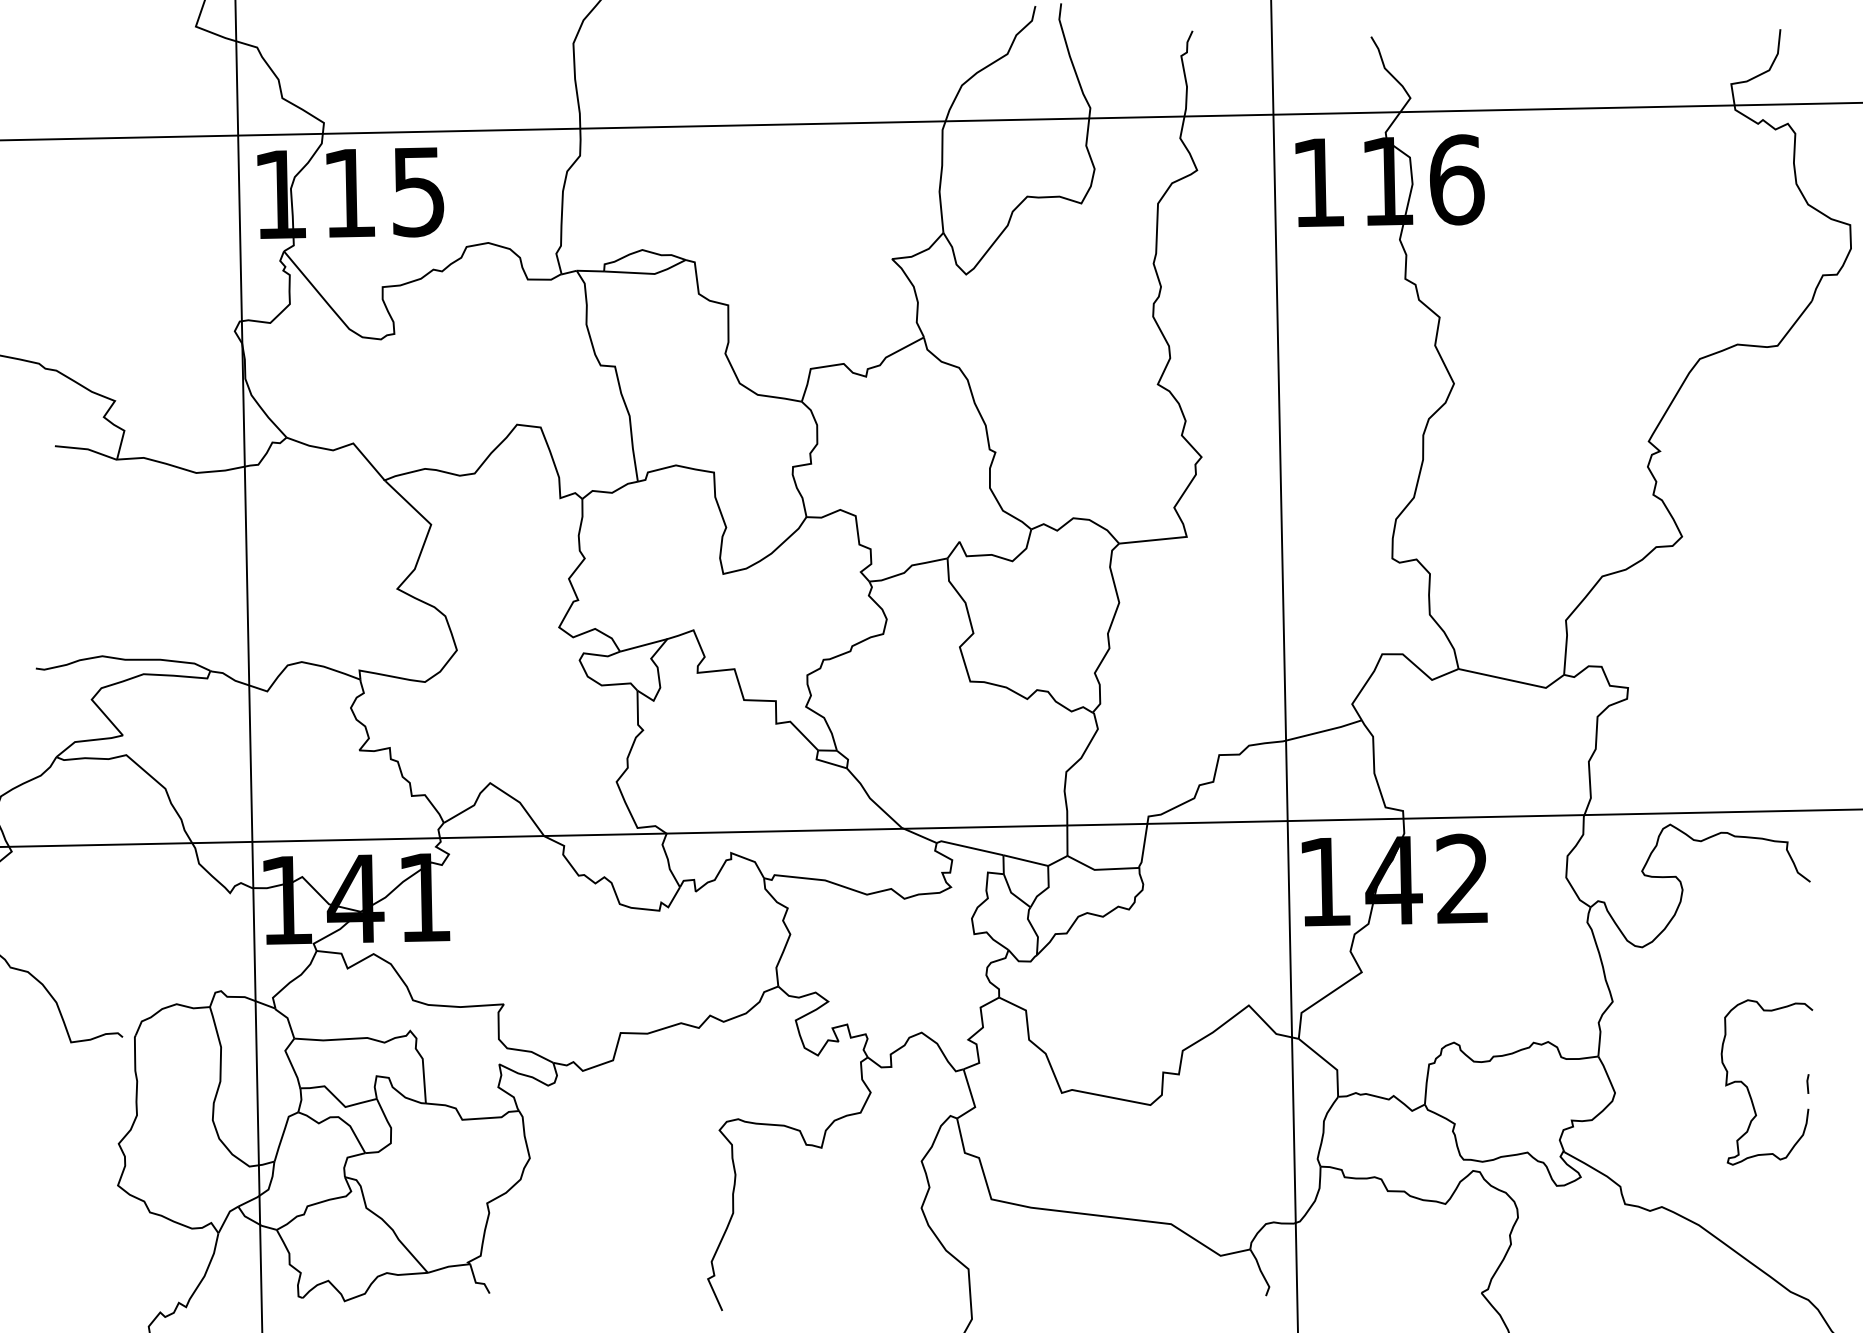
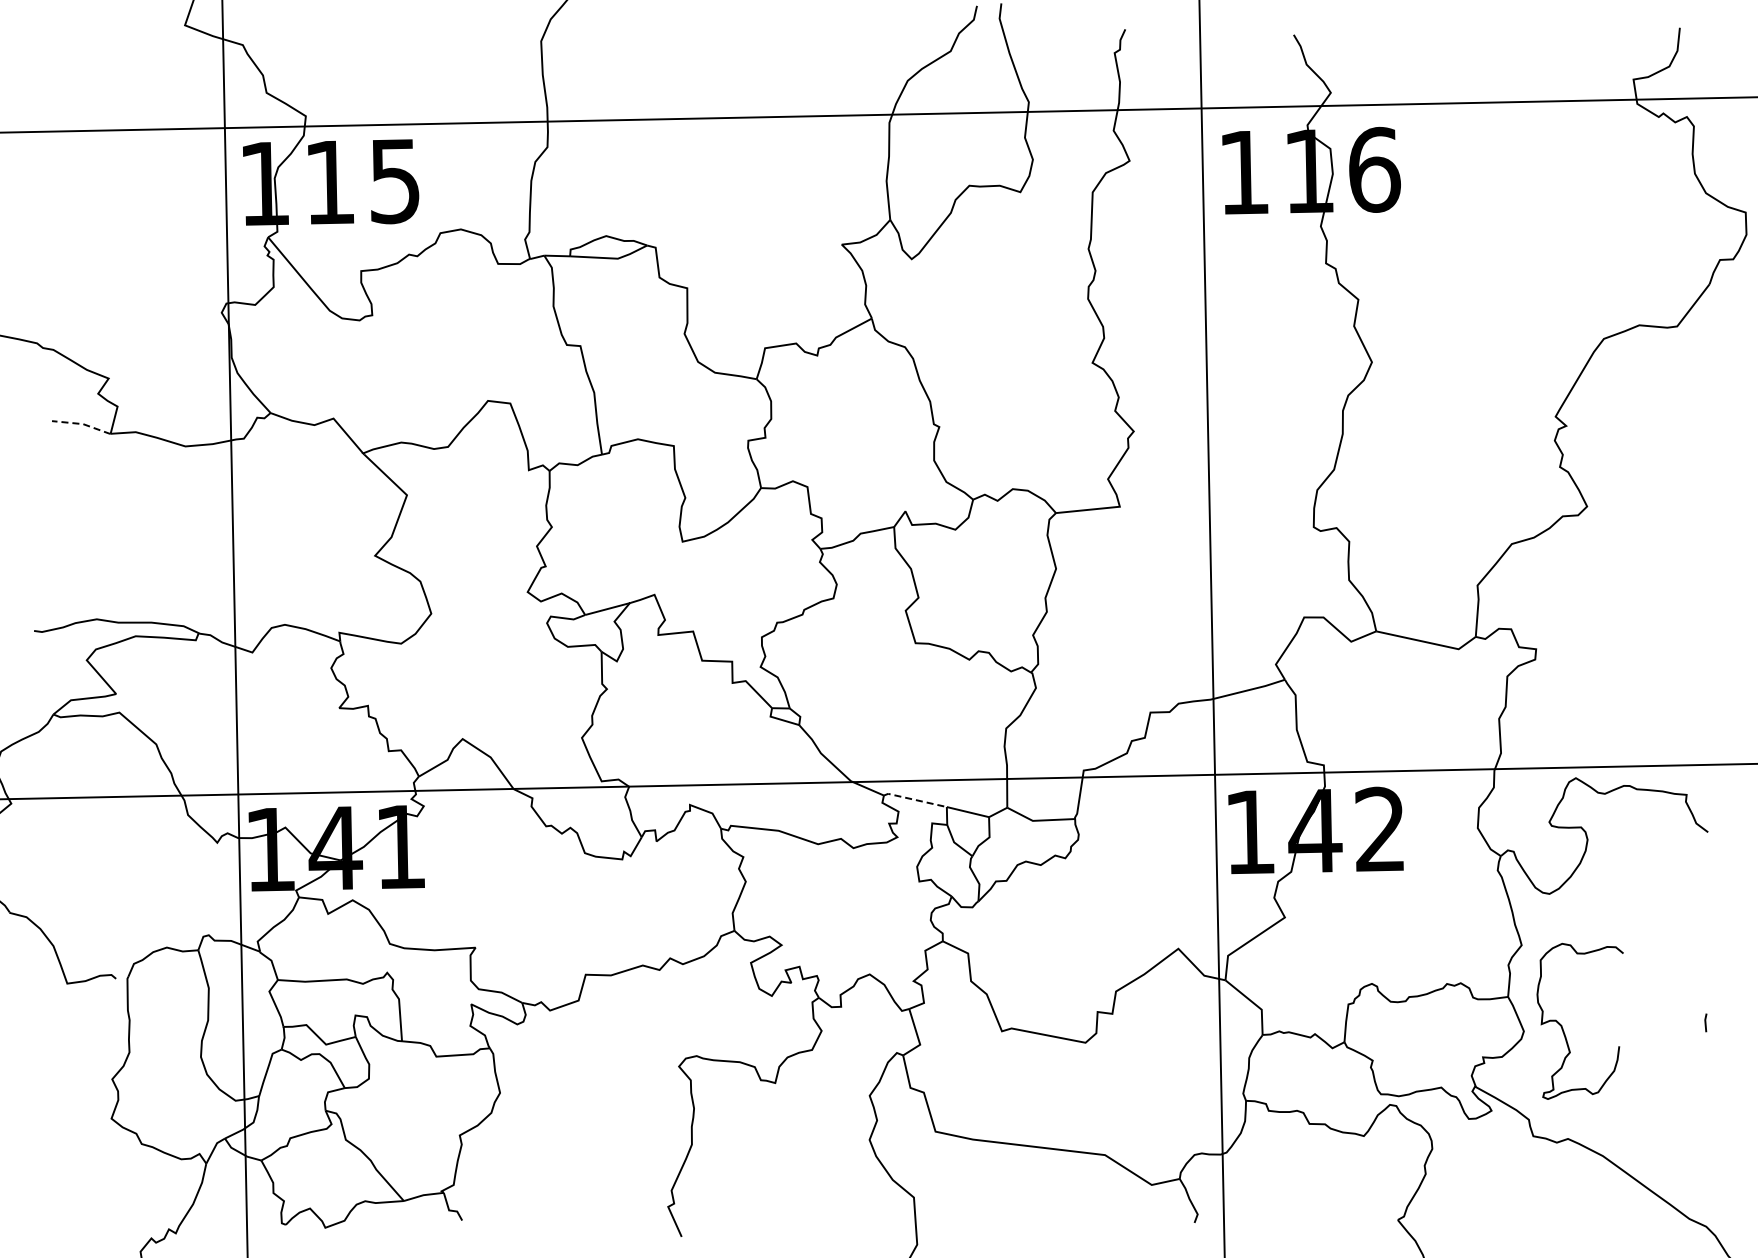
line: (88, 449) -> (83, 424), solid -> dashed
line: (970, 847) -> (915, 799), solid -> dashed
curve: (1748, 1086) -> (1562, 1025), moved

